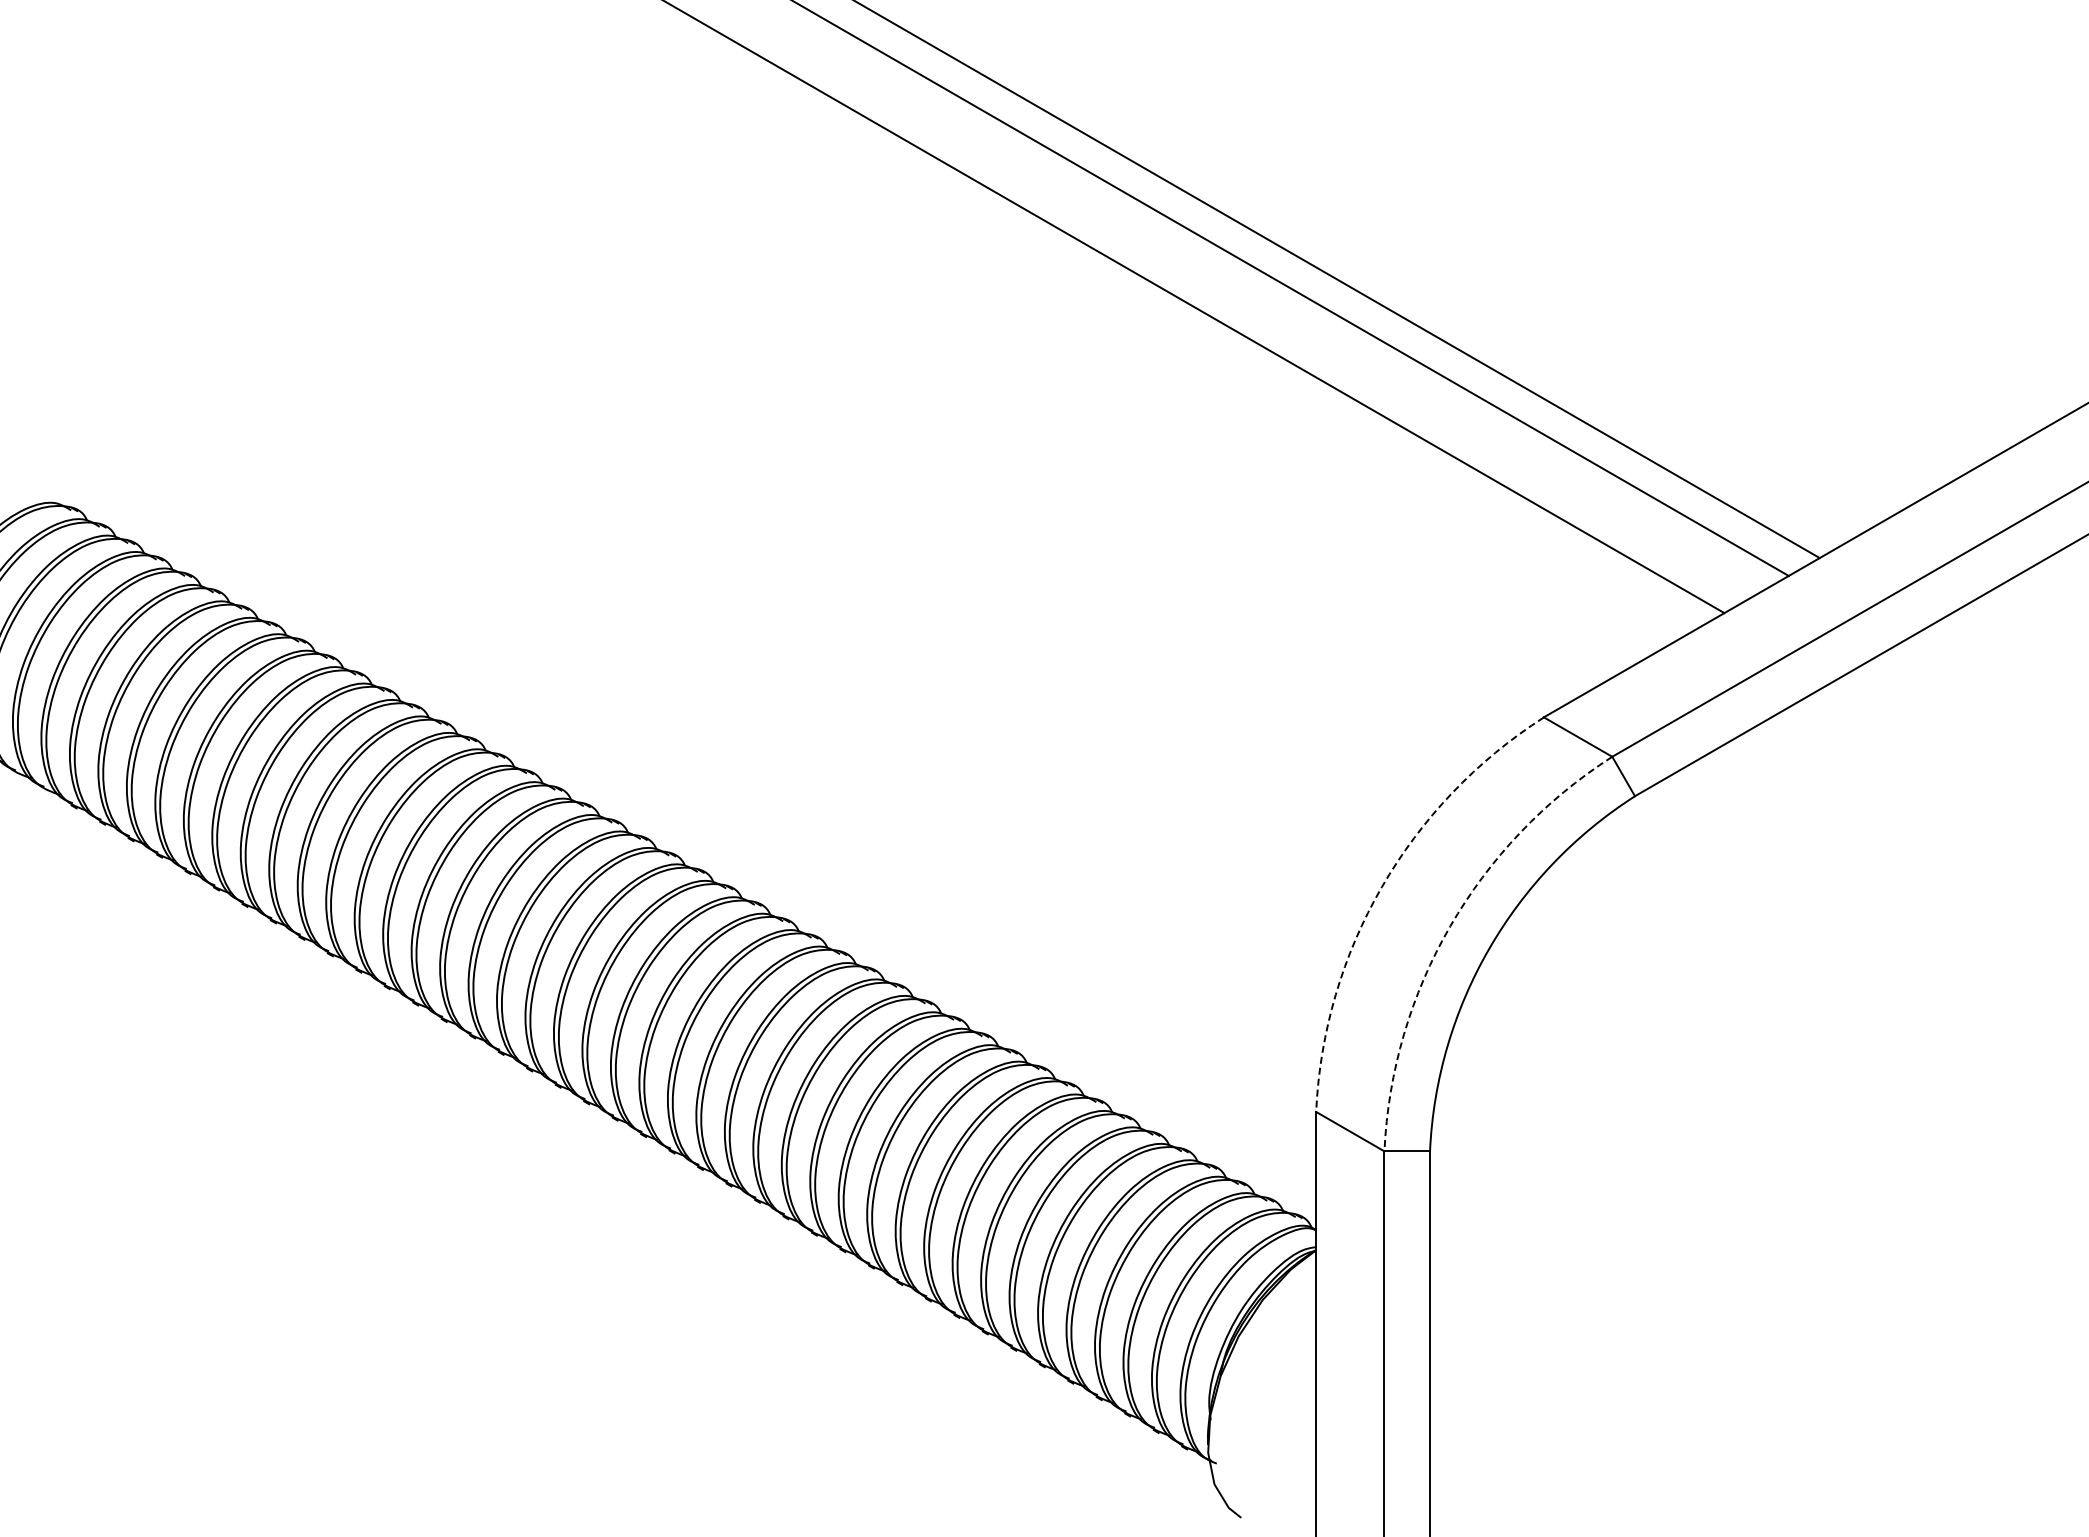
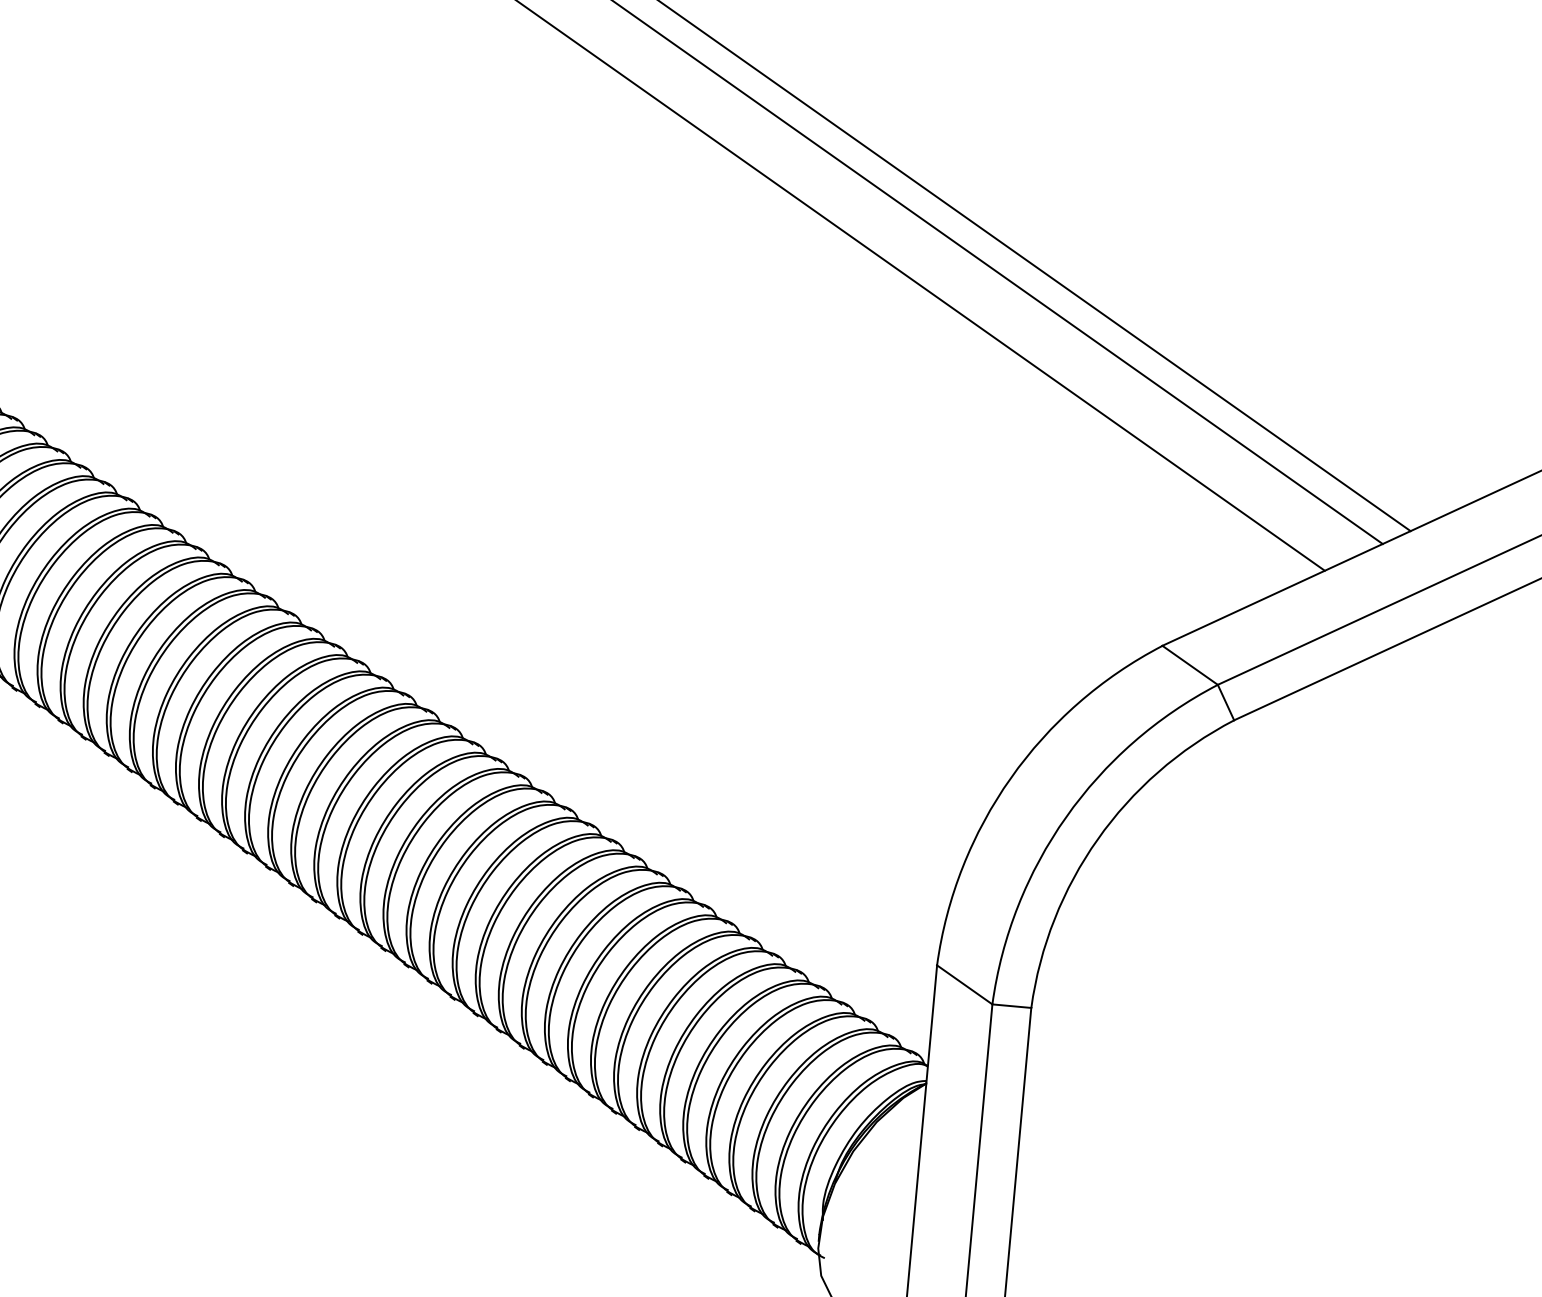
arc: (1381, 886) -> (1010, 777), dashed -> solid
arc: (1450, 926) -> (1066, 817), dashed -> solid

